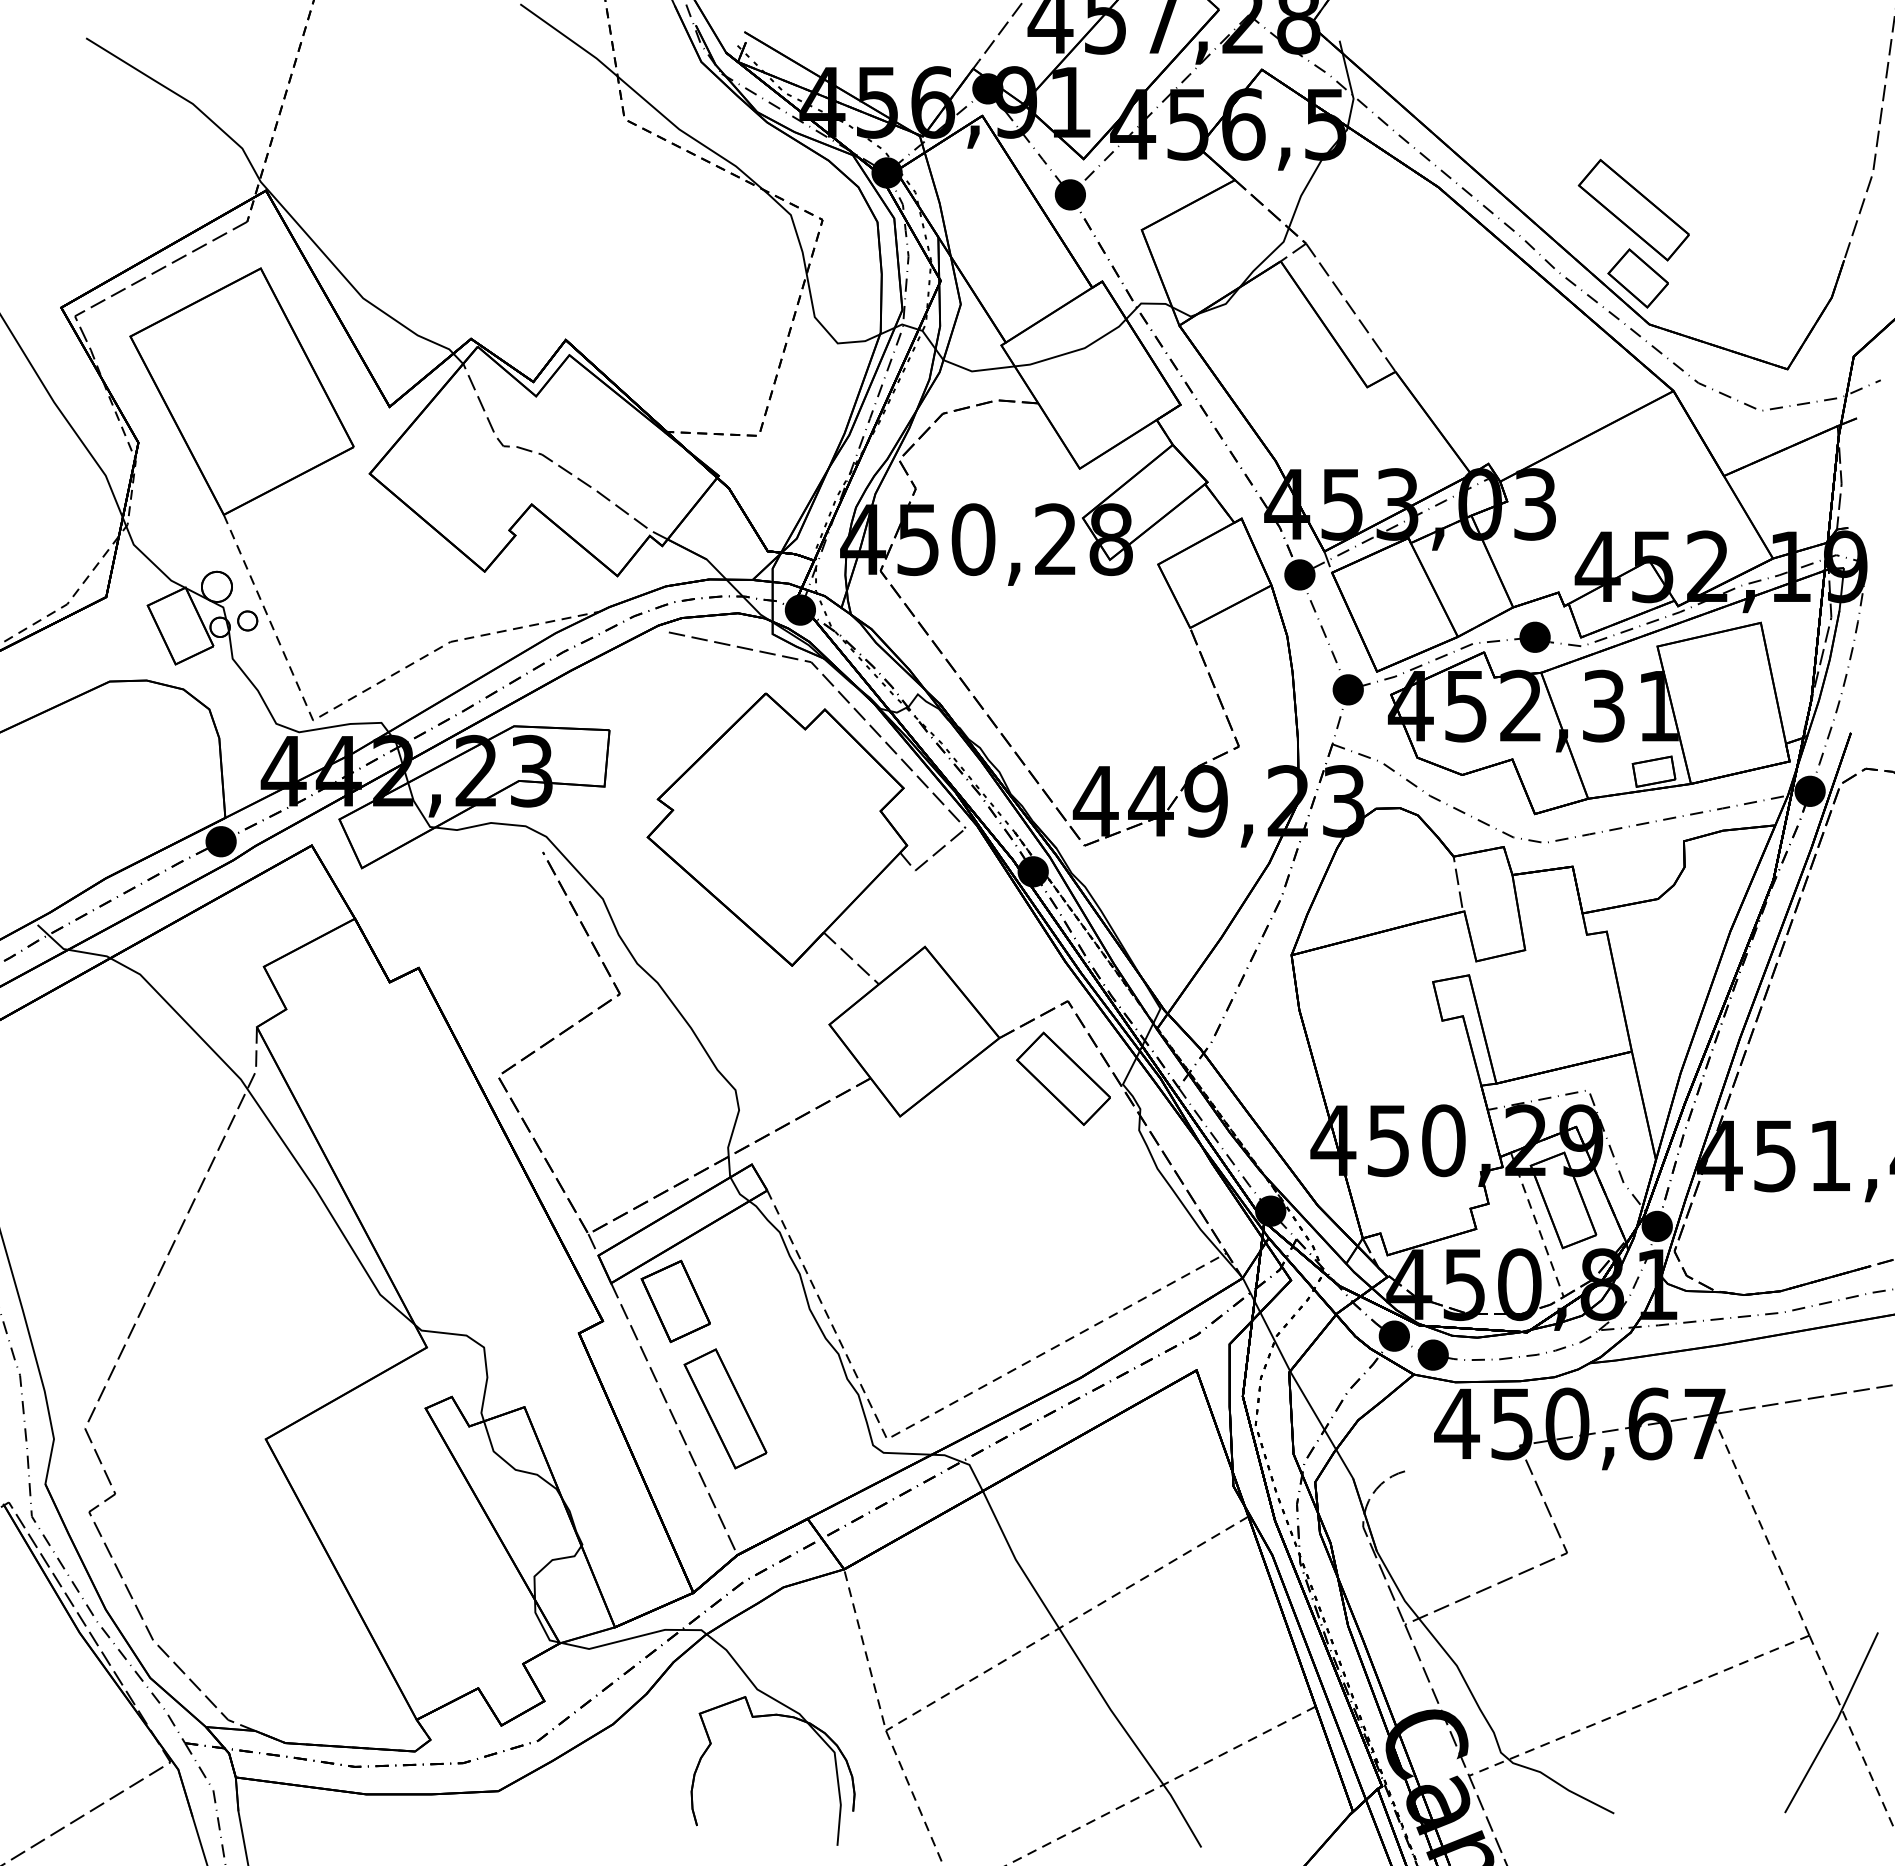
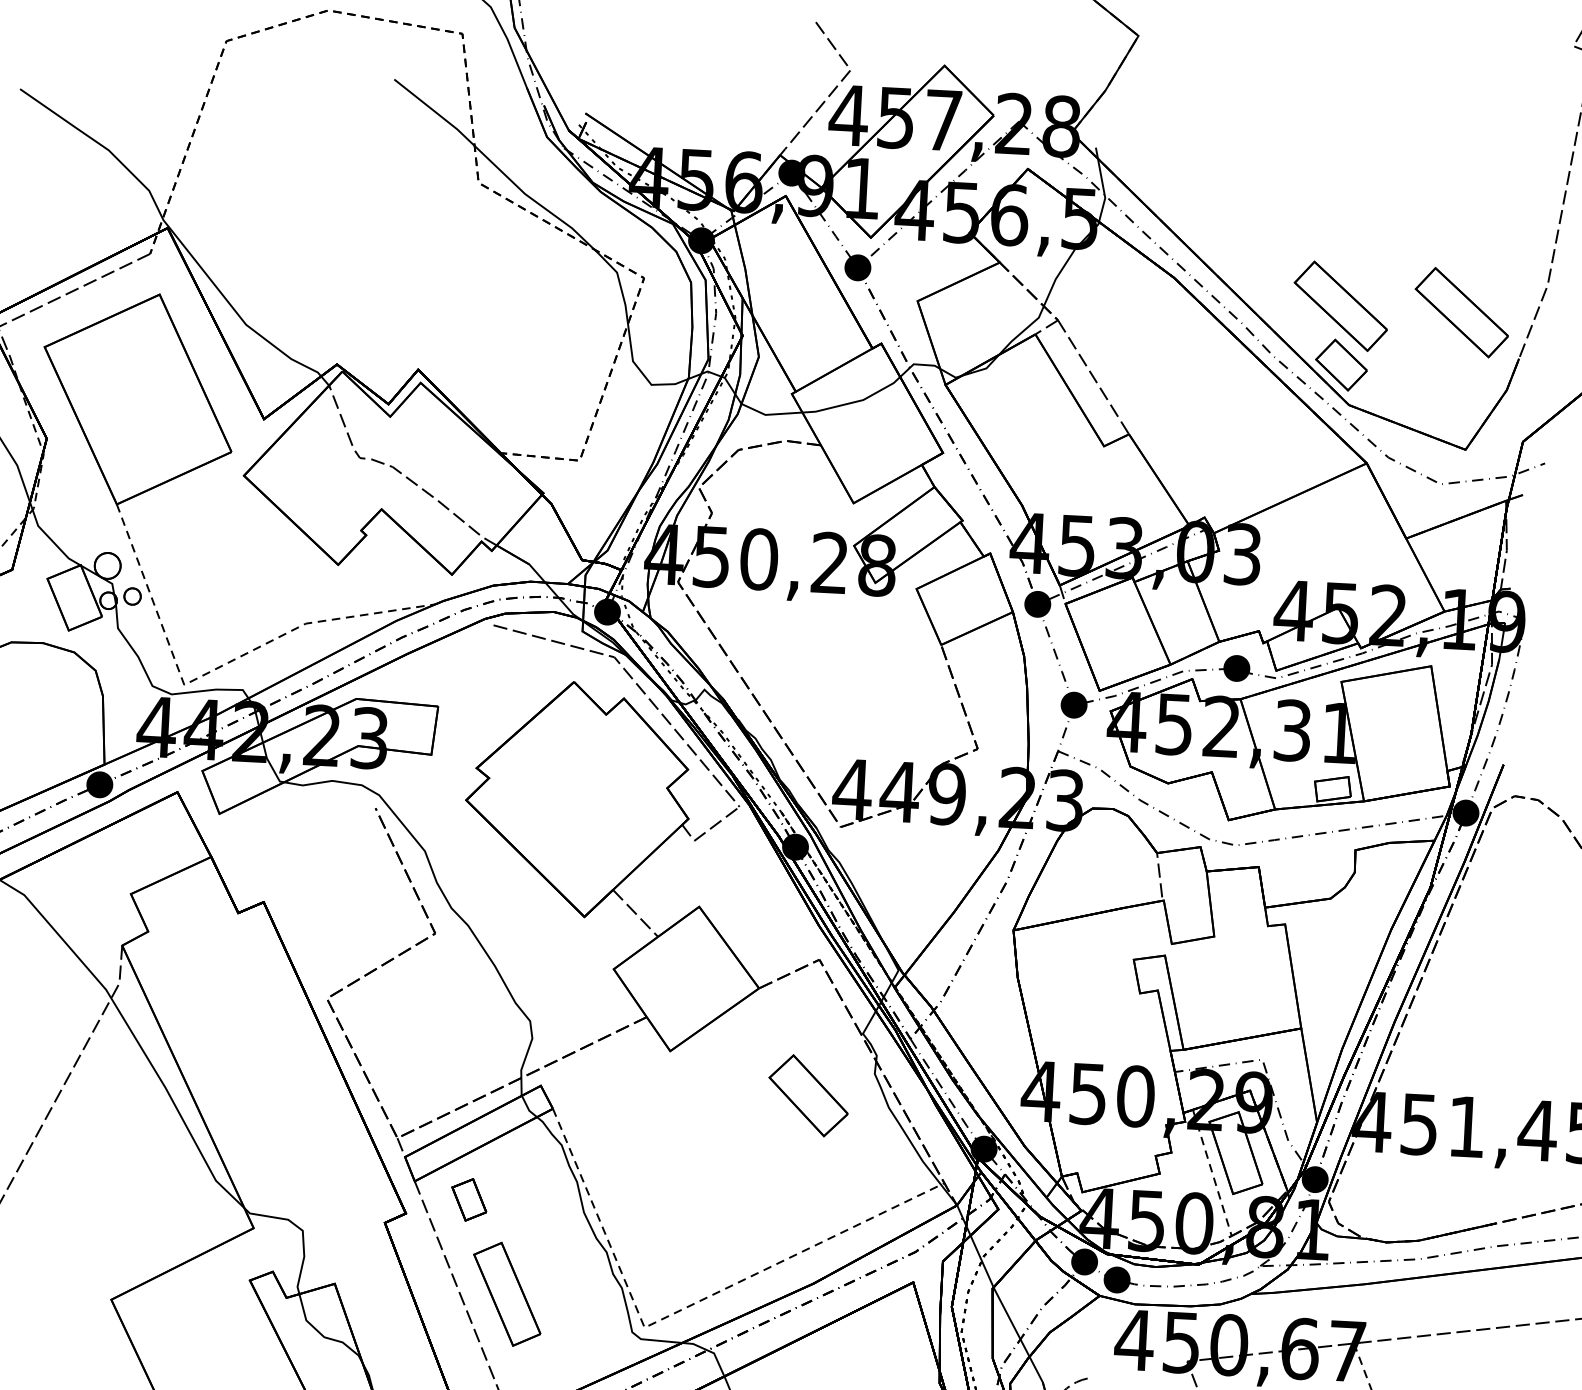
part: (1774, 209) -> (1461, 312), added
part: (1063, 1078) -> (808, 1095), moved
part: (675, 1301) -> (469, 1199), size x0.6

